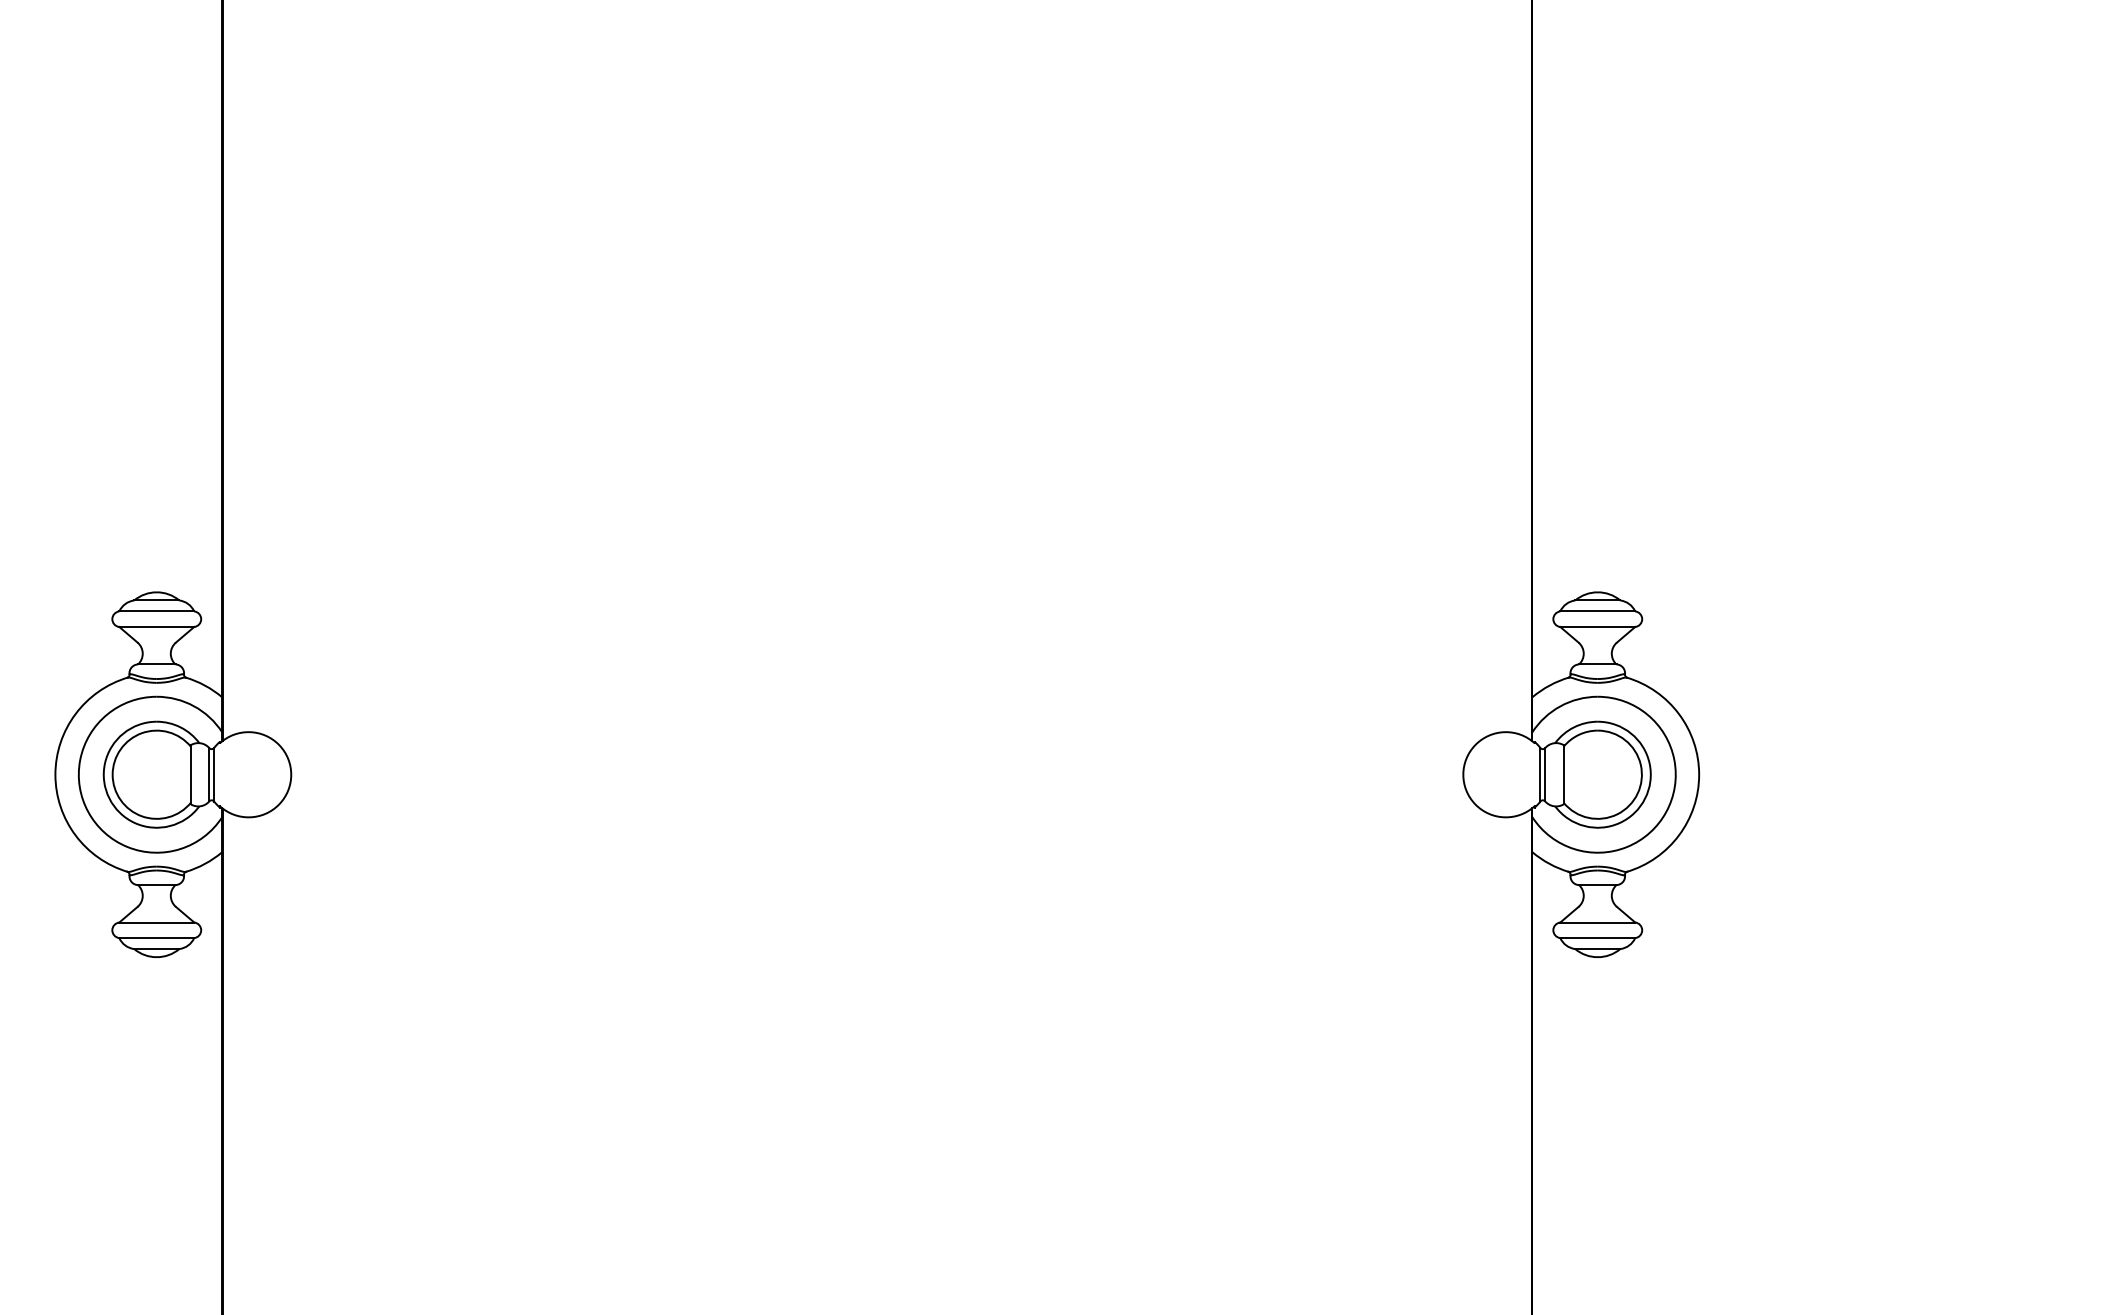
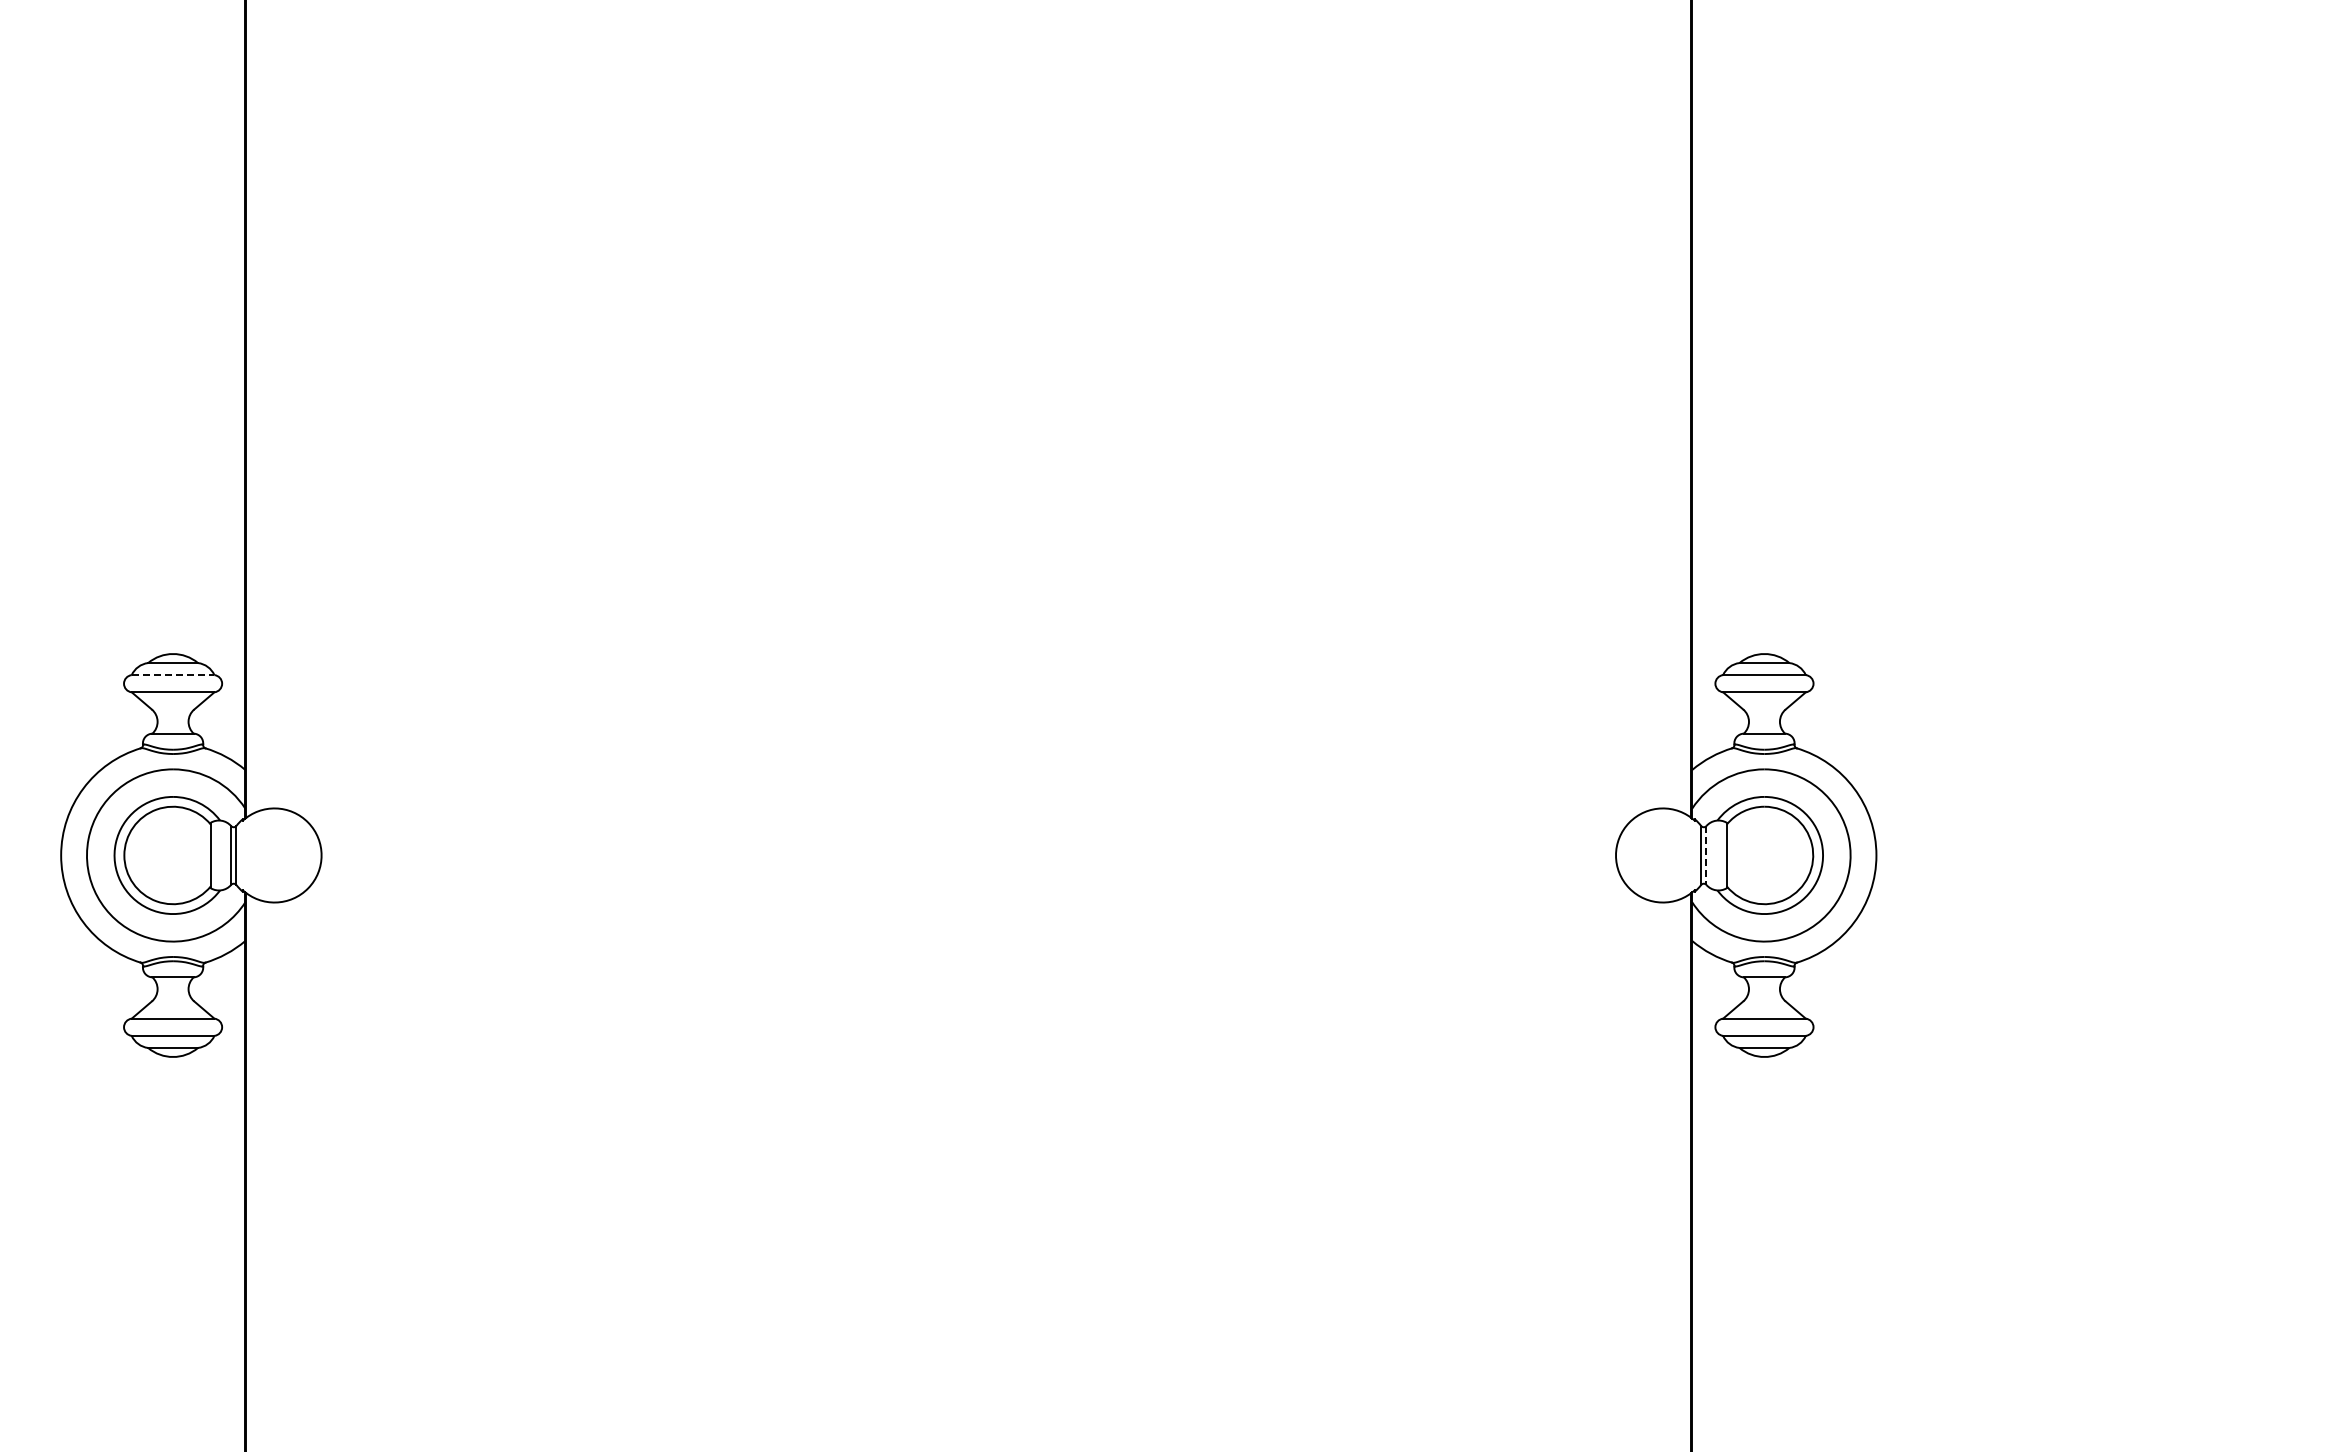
line: (157, 611) -> (173, 675), solid -> dashed
line: (1545, 775) -> (1706, 856), solid -> dashed

